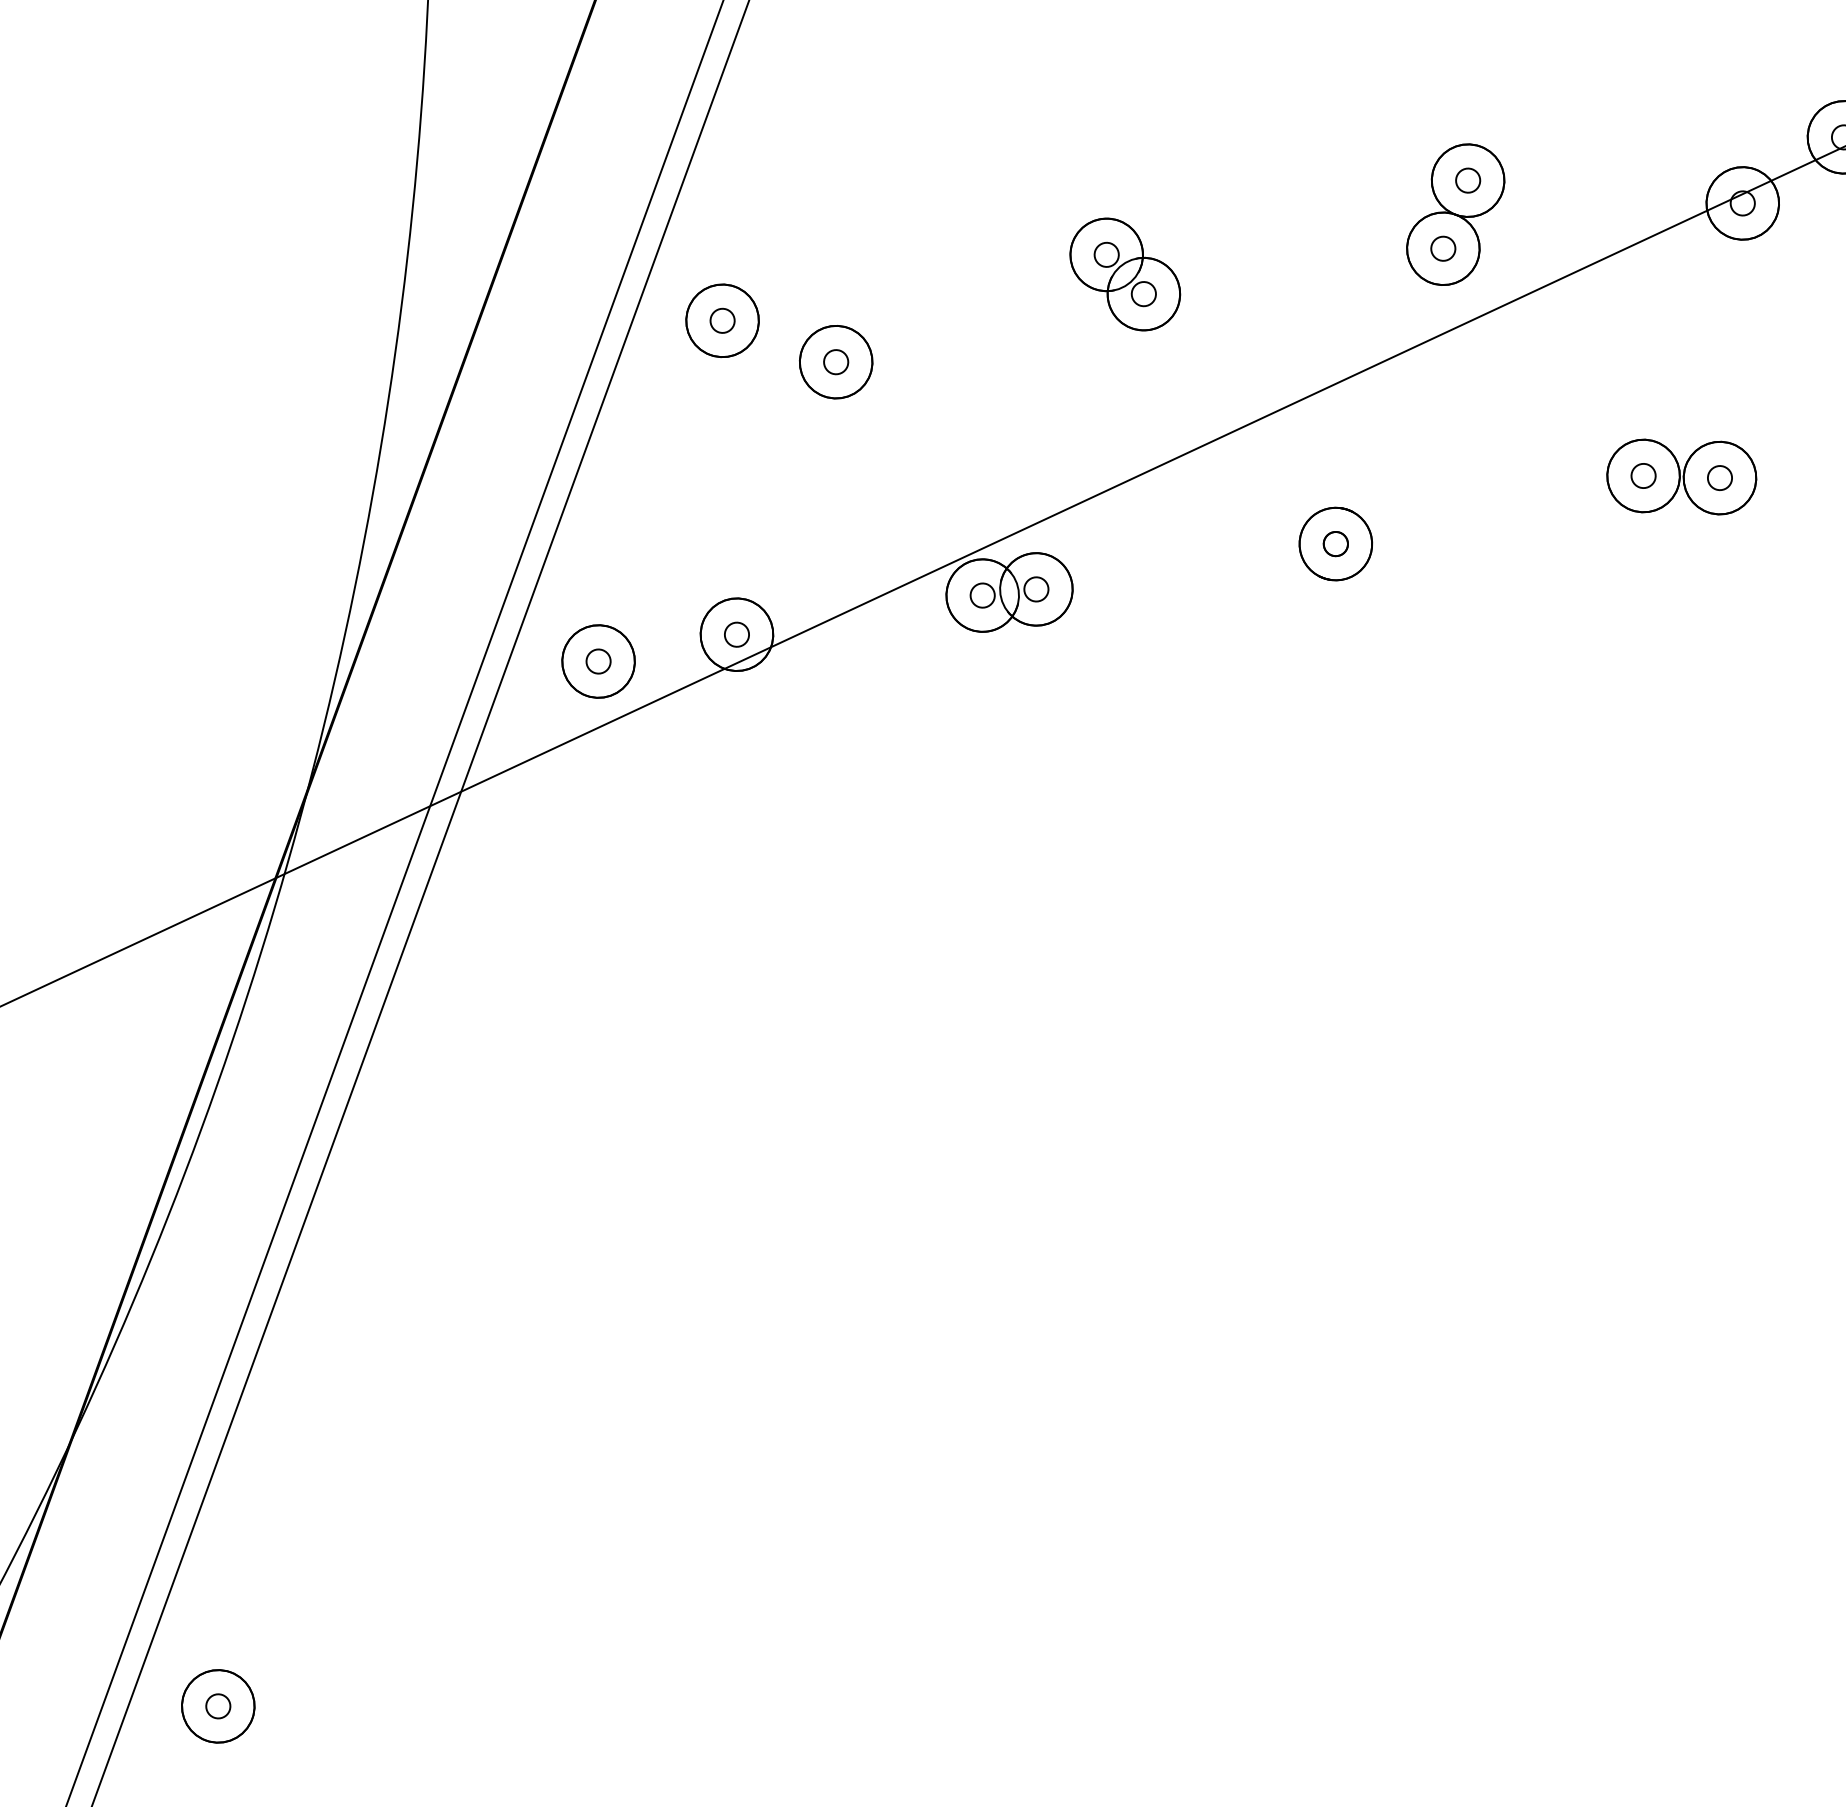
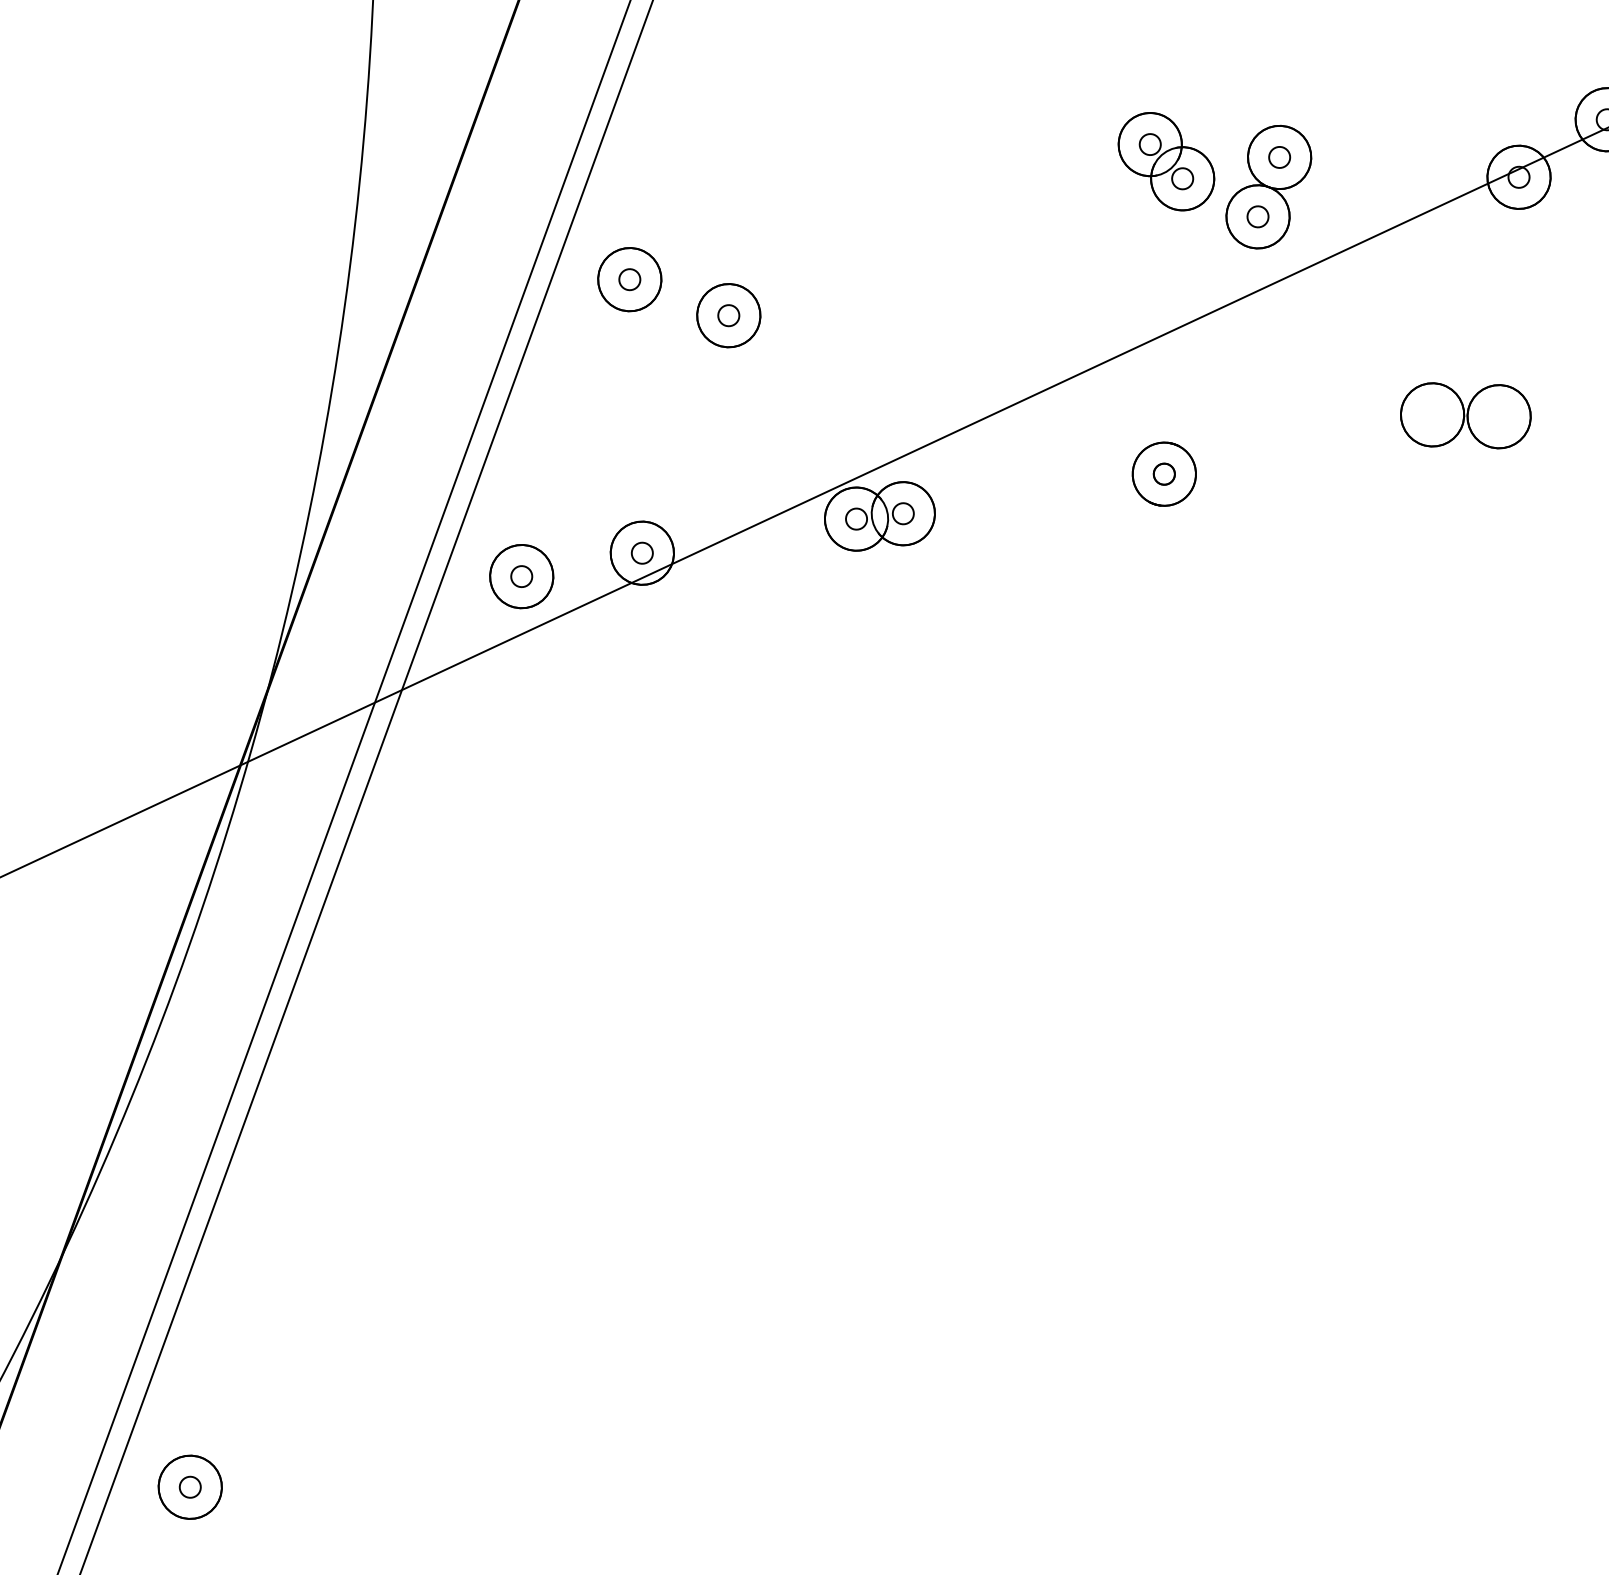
part: (1125, 274) -> (1166, 161), moved
part: (1643, 475) -> (1432, 414), removed
part: (1719, 477) -> (1498, 416), removed

